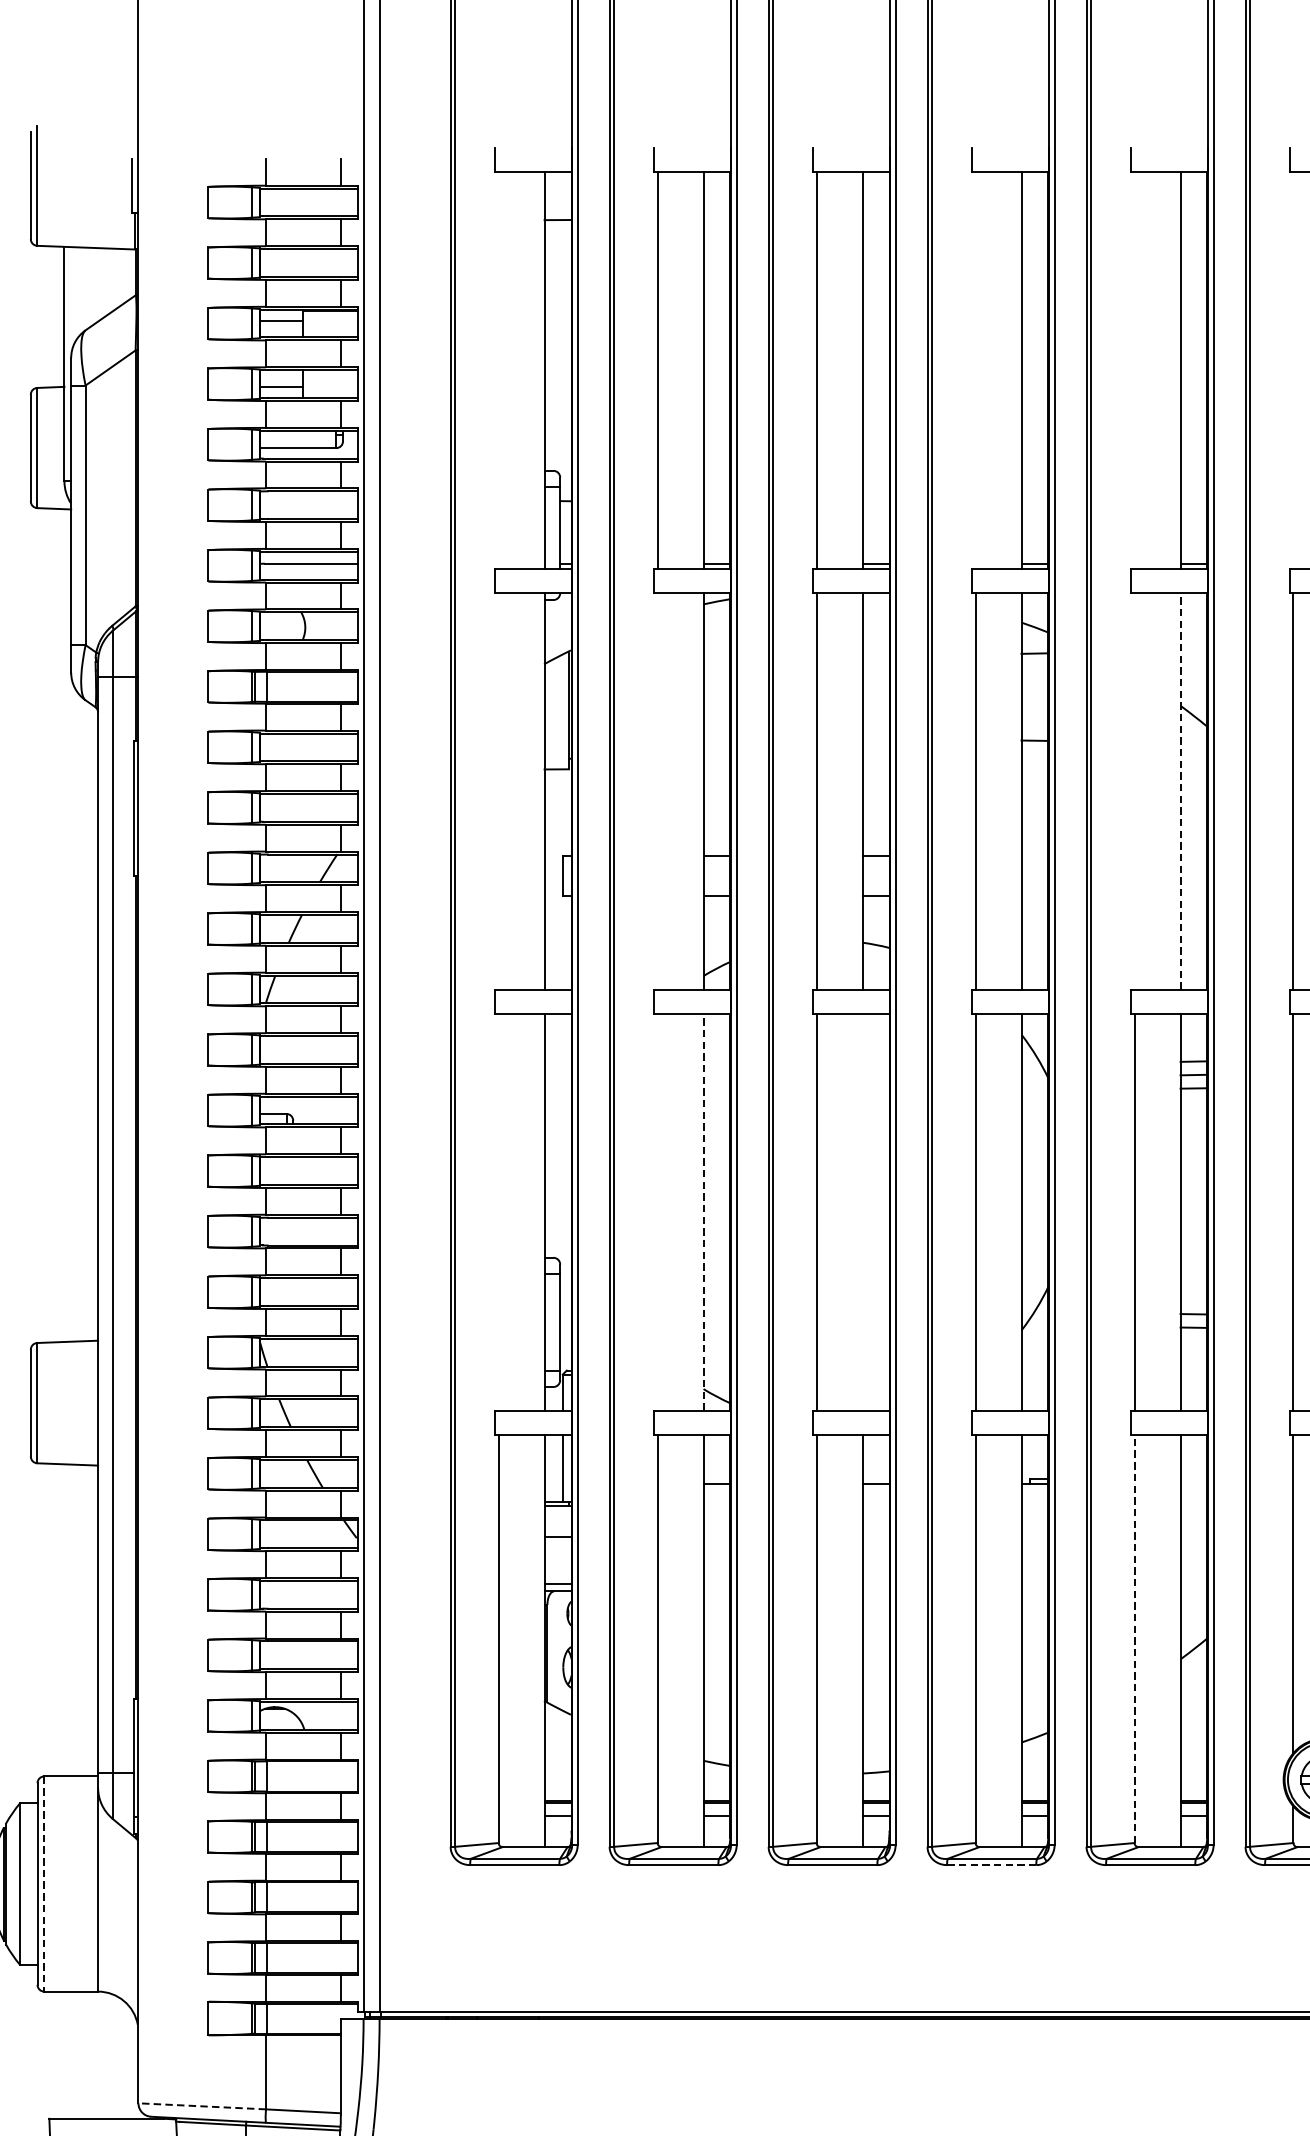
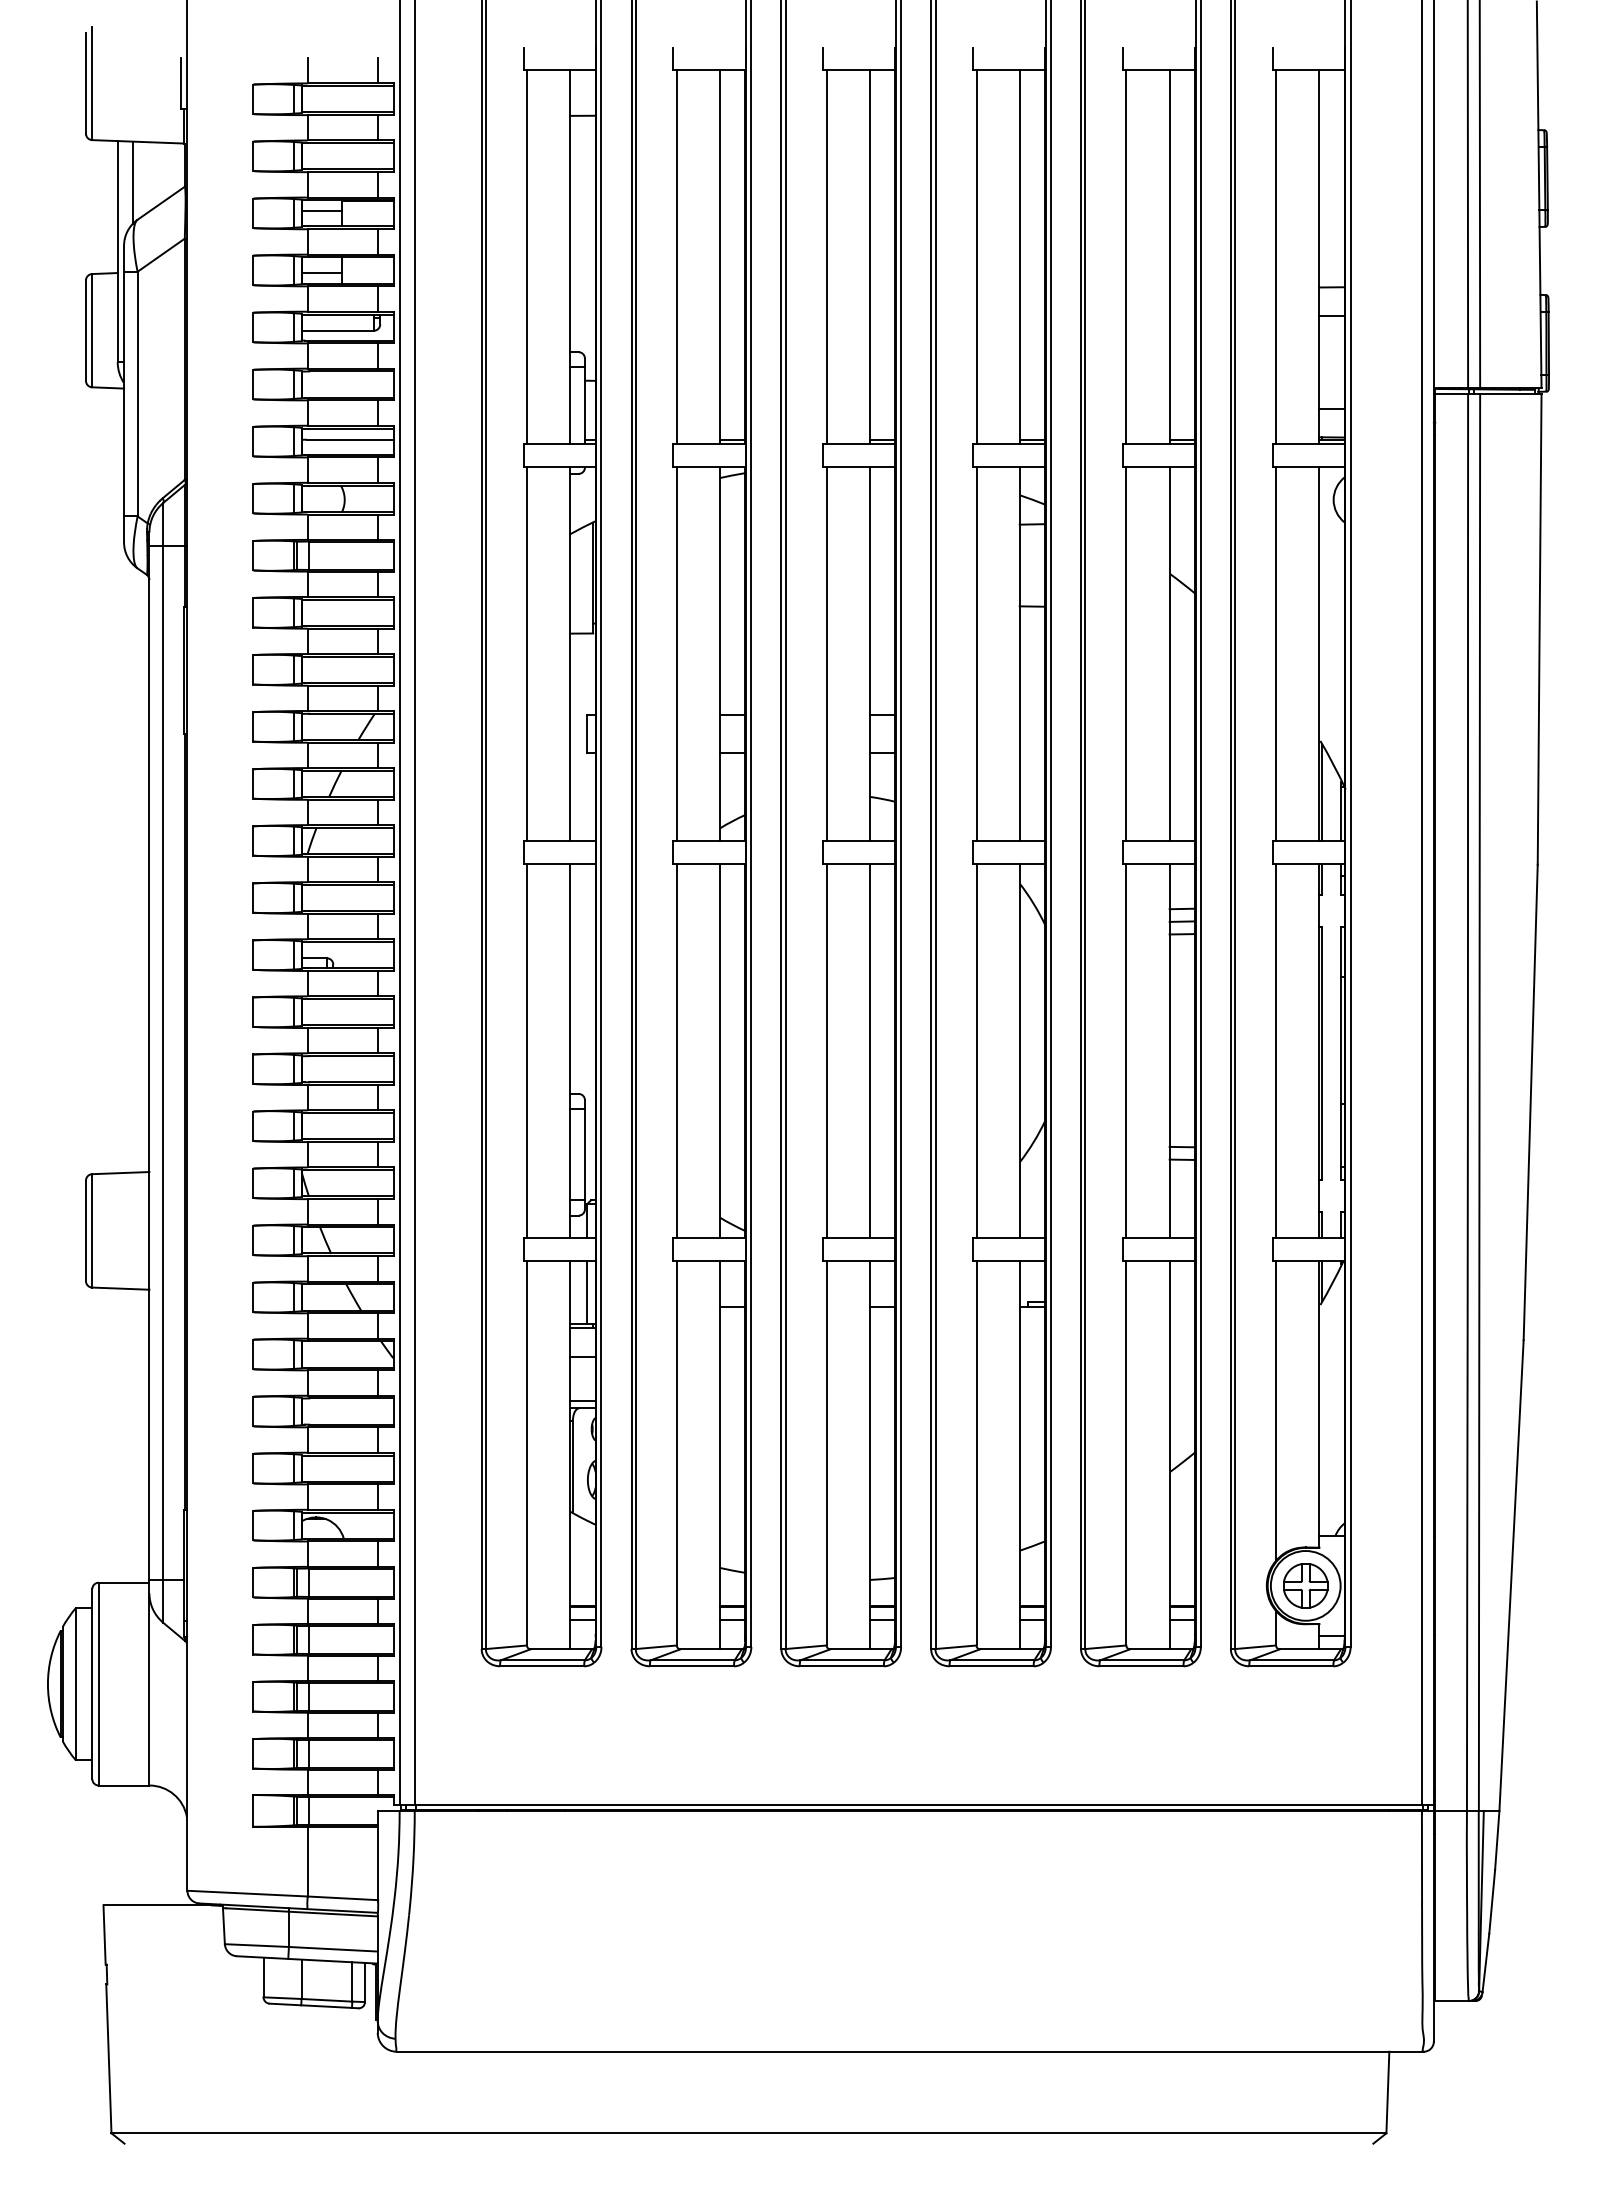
line: (81, 290) -> (133, 182), added
line: (498, 370) -> (526, 257), added
line: (975, 370) -> (976, 257), added
line: (1134, 370) -> (1126, 257), added
line: (1293, 370) -> (1276, 257), added
line: (1180, 790) -> (1169, 653), dashed -> solid
line: (498, 791) -> (526, 654), added
line: (657, 791) -> (676, 654), added
line: (1134, 791) -> (1126, 654), added
line: (704, 1211) -> (720, 1050), dashed -> solid
line: (498, 1212) -> (526, 1051), added
line: (657, 1212) -> (676, 1051), added
line: (862, 1212) -> (869, 1051), added
line: (1134, 1638) -> (1126, 1452), dashed -> solid
line: (991, 1865) -> (991, 1666), dashed -> solid
line: (44, 1884) -> (98, 1684), dashed -> solid
line: (202, 2106) -> (247, 1893), dashed -> solid

